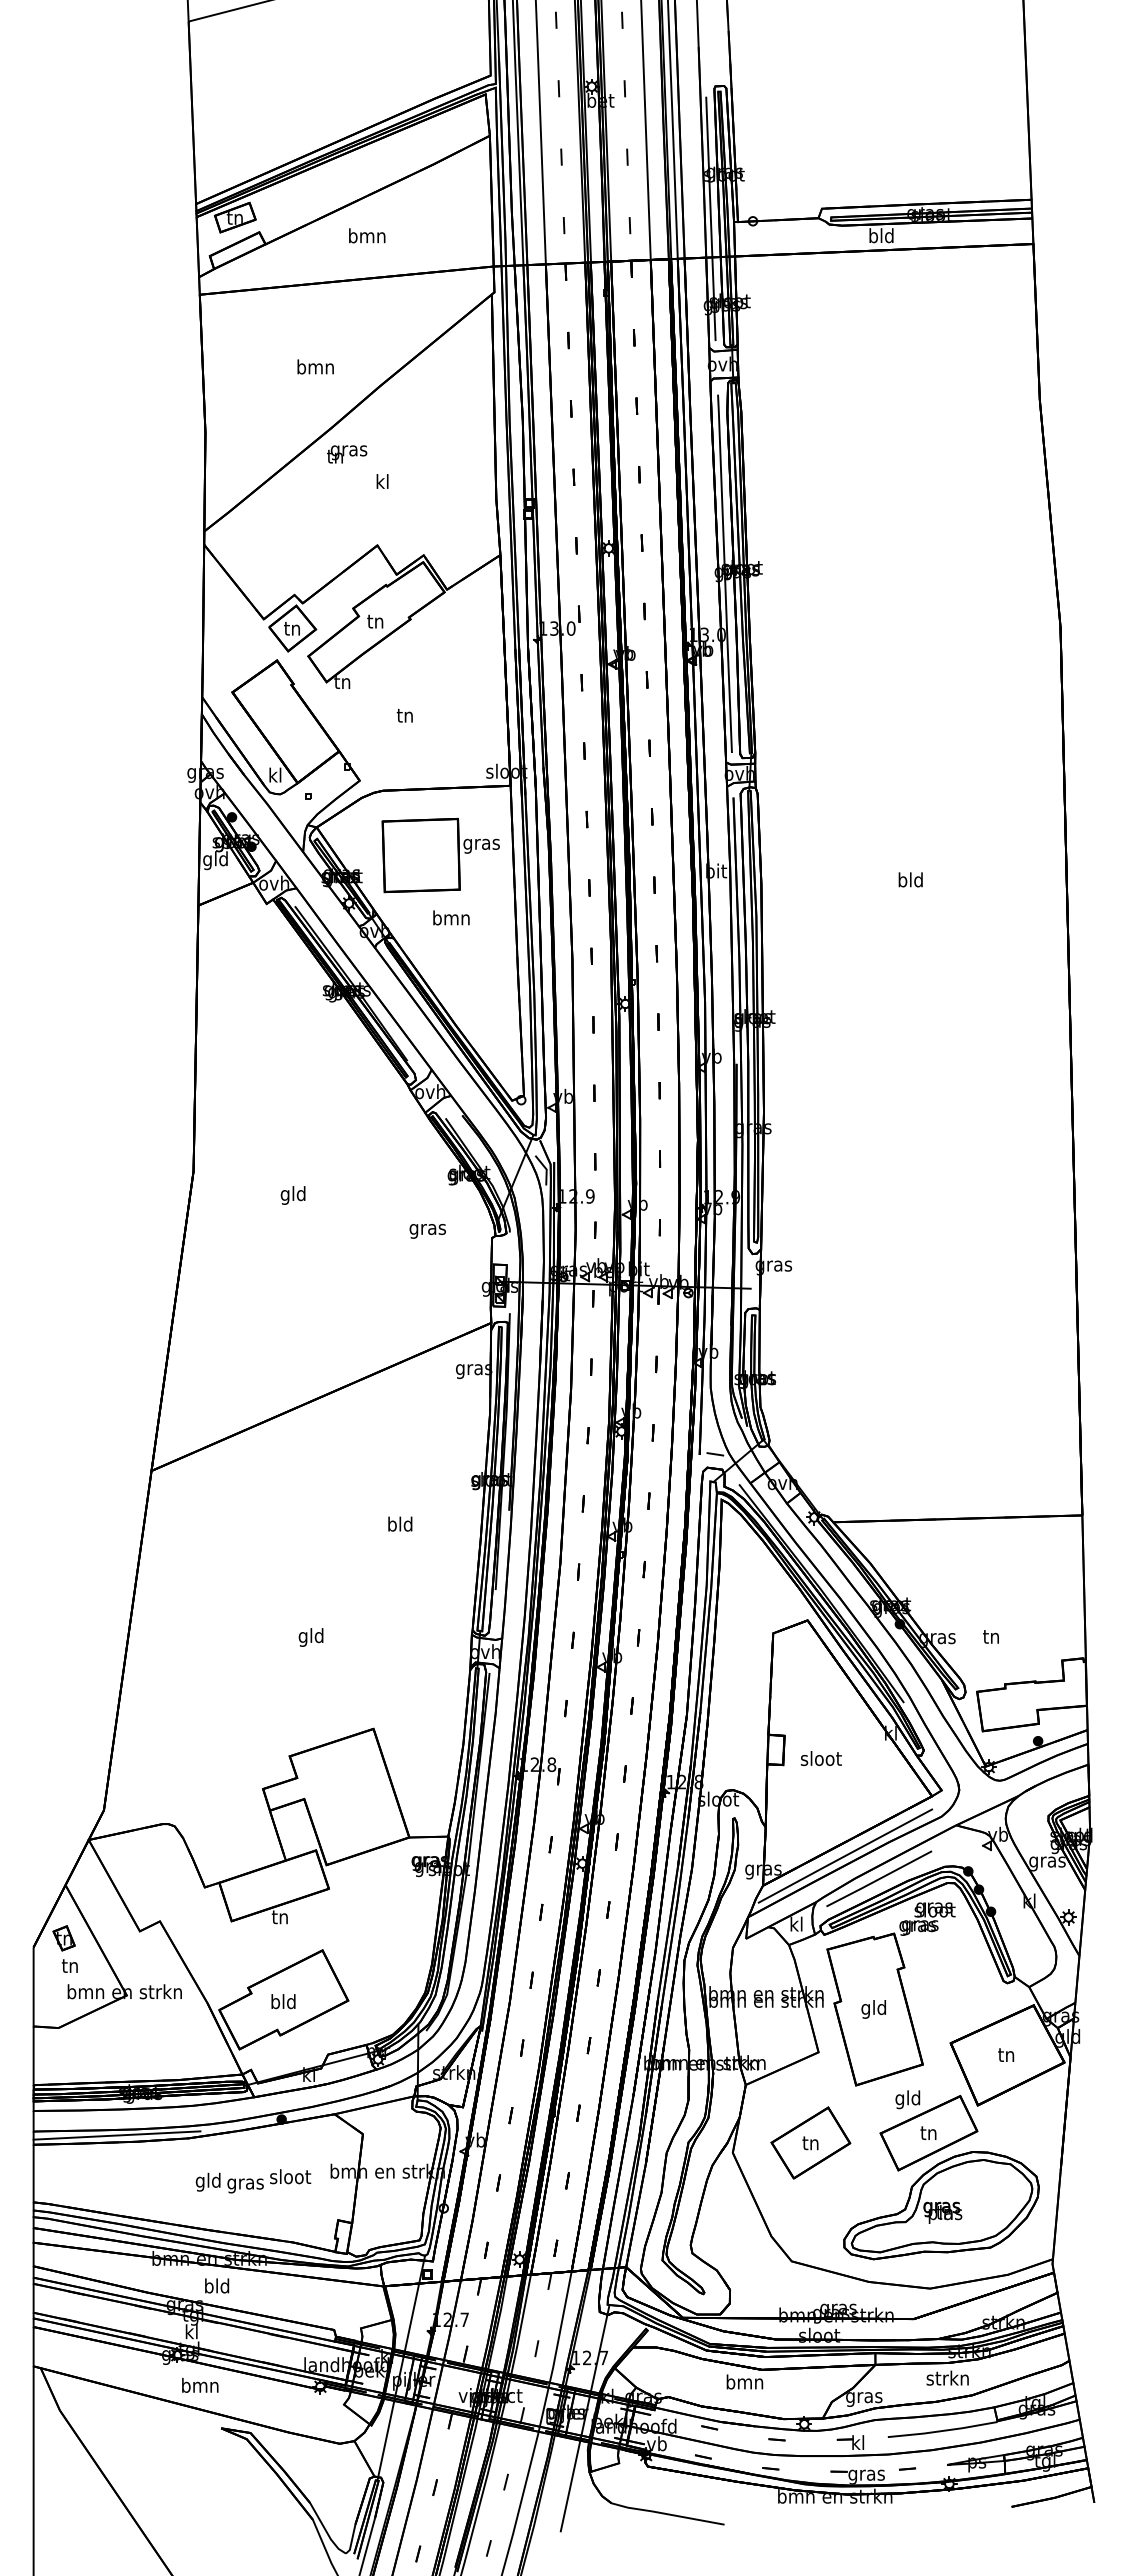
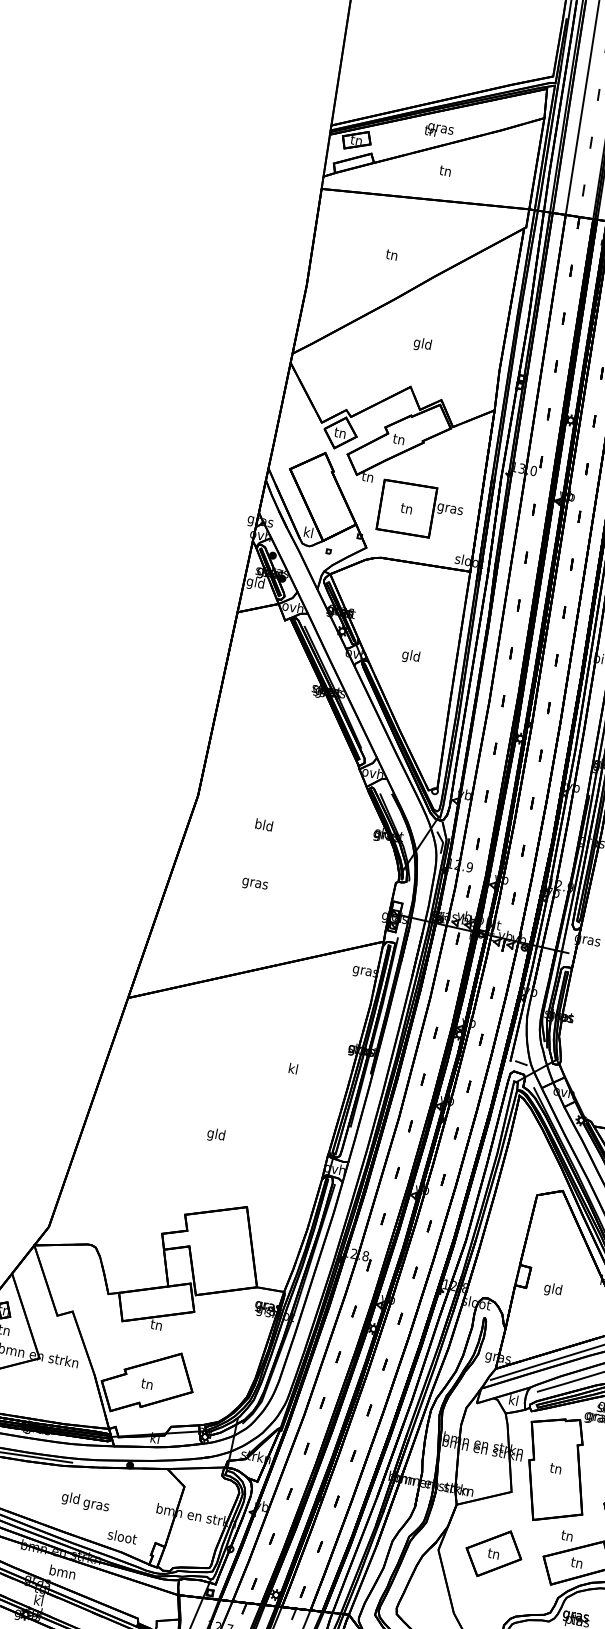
text: (367, 235) -> (445, 170), bmn -> tn
text: (315, 366) -> (392, 254), bmn -> tn
text: (347, 454) -> (439, 131), moved
text: (382, 483) -> (422, 344), kl -> gld
part: (440, 855) -> (420, 511), moved
text: (451, 919) -> (411, 656), bmn -> gld
text: (284, 1195) -> (257, 825), gld -> bld
text: (427, 1231) -> (254, 884), moved
text: (400, 1523) -> (293, 1068), bld -> kl
text: (820, 1760) -> (552, 1289), sloot -> gld
text: (283, 2001) -> (147, 1383), bld -> tn
text: (873, 2009) -> (555, 1469), gld -> tn
text: (907, 2099) -> (566, 1536), gld -> tn
text: (290, 2176) -> (122, 1536), moved
text: (217, 2285) -> (63, 1571), bld -> bmn

